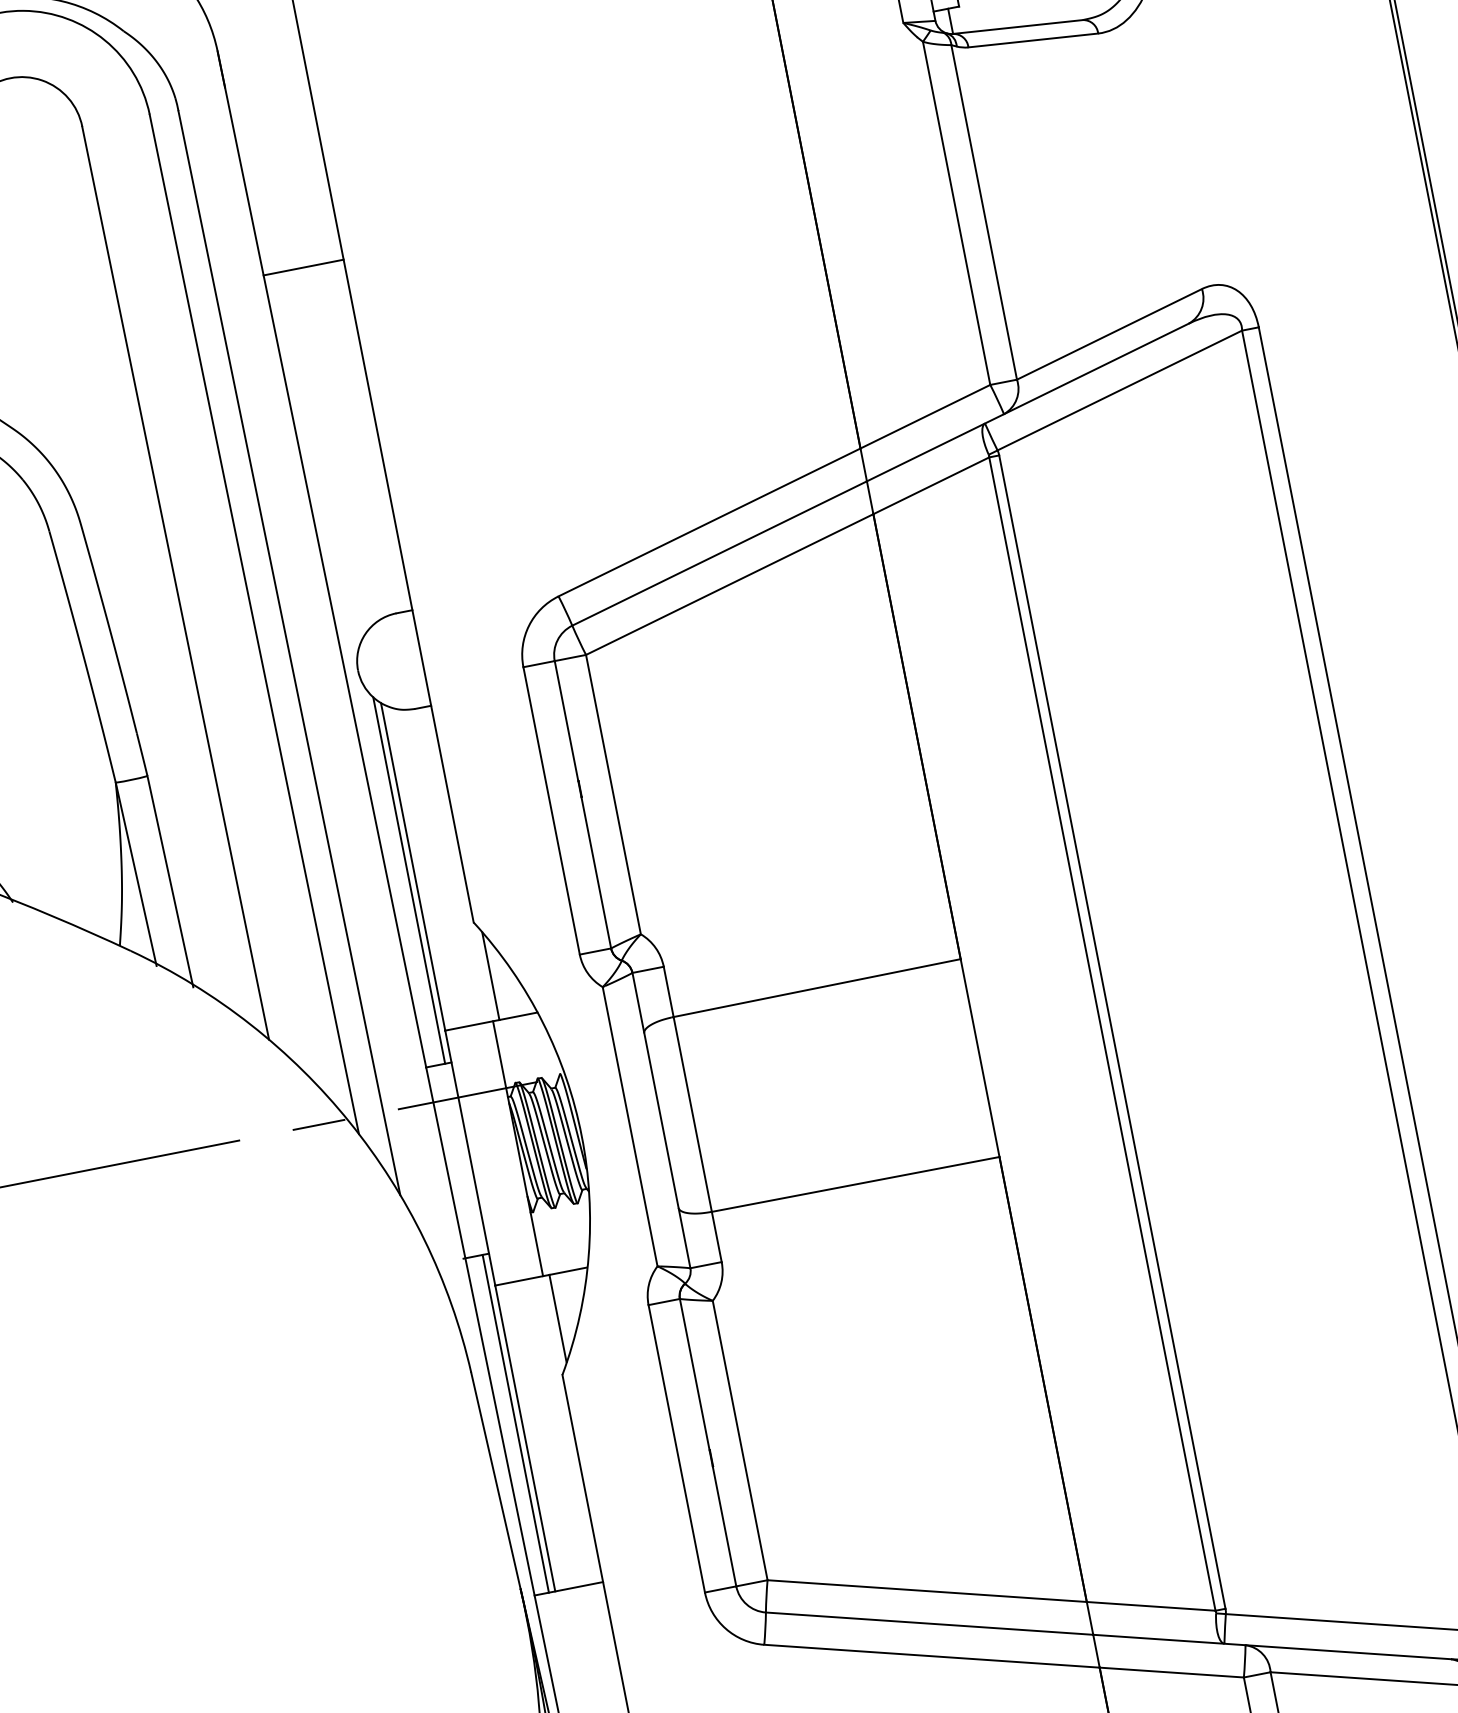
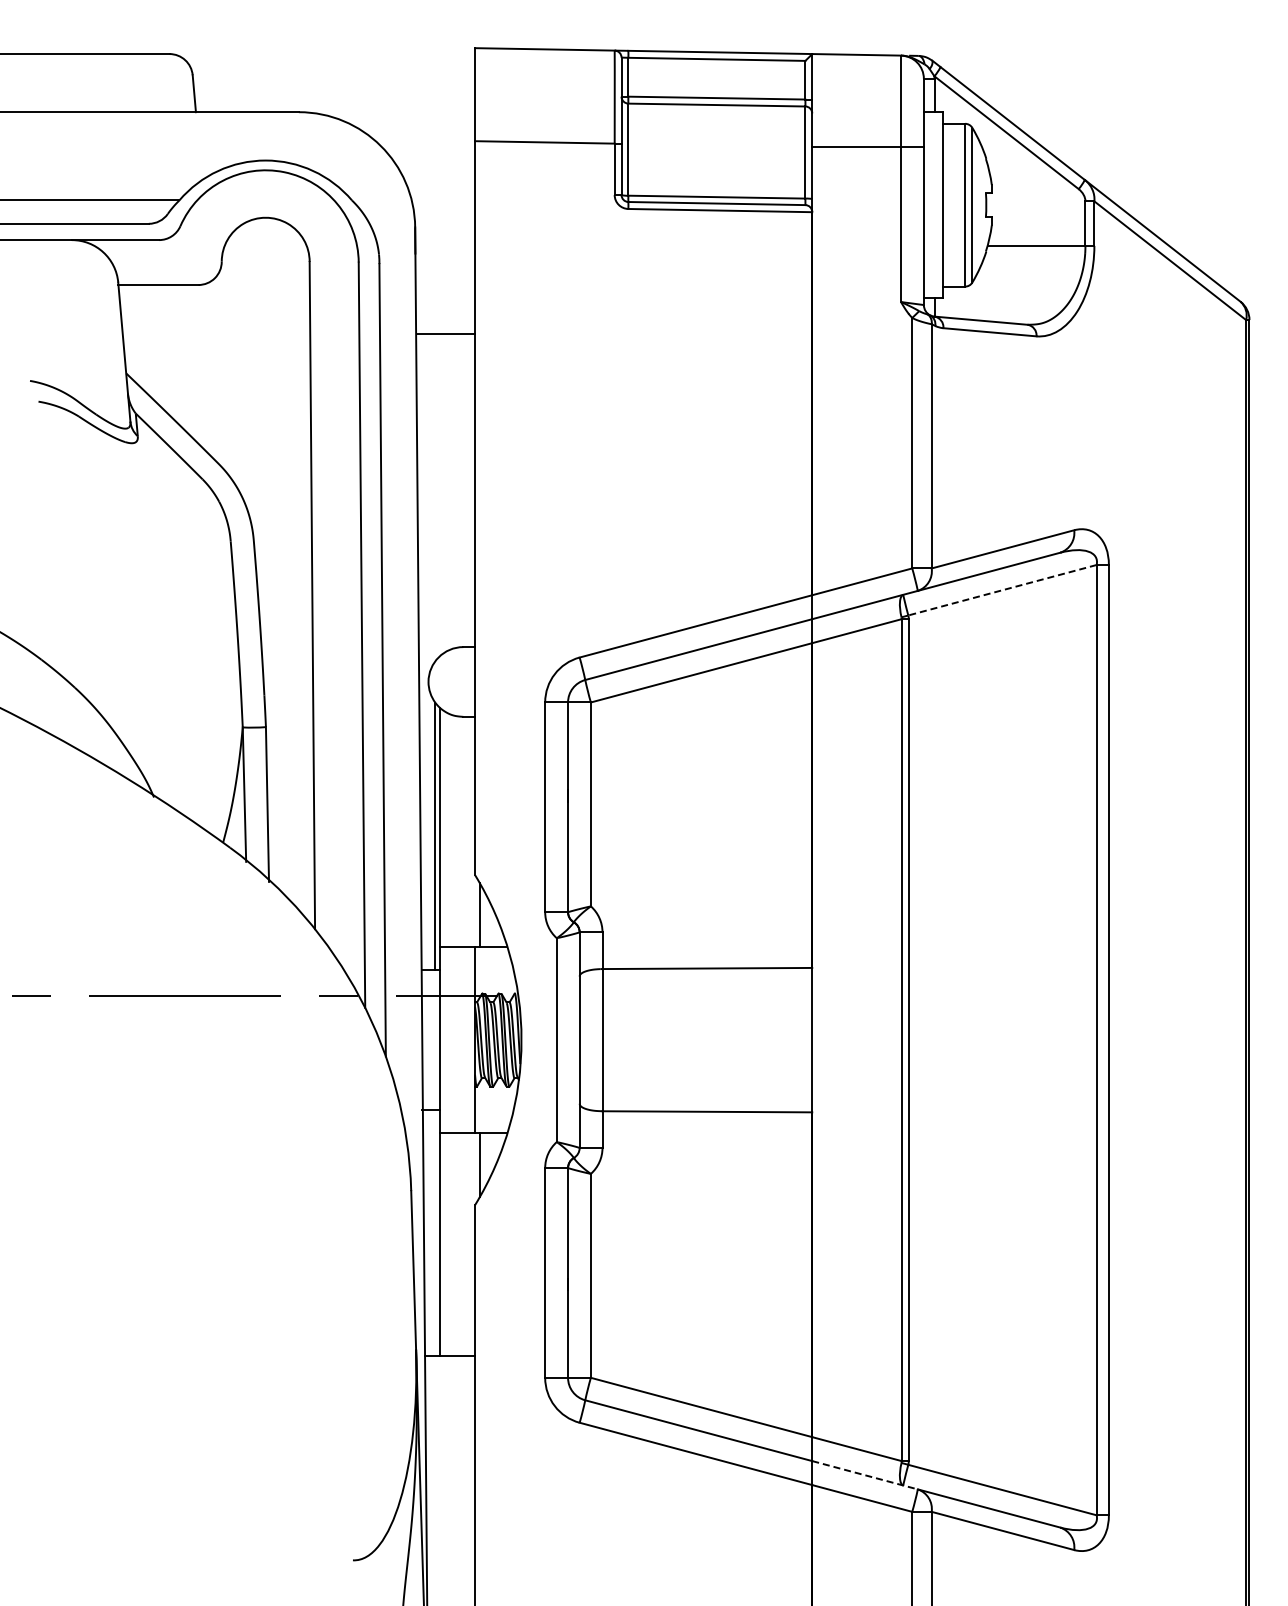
line: (303, 267) -> (445, 334), moved
line: (1119, 390) -> (1002, 590), solid -> dashed
line: (515, 1422) -> (435, 1232), removed
line: (1170, 1640) -> (865, 1475), solid -> dashed

